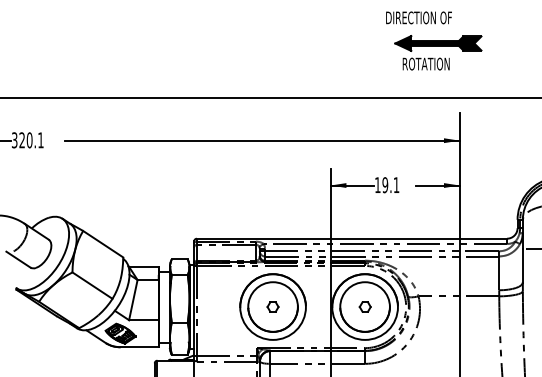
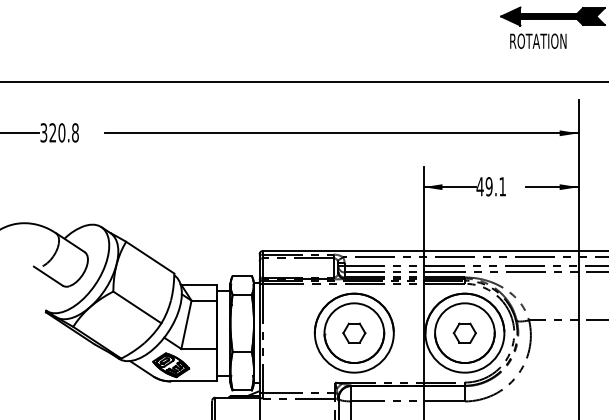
text: (40, 140) -> (74, 133), 320.1 -> 320.8
text: (377, 184) -> (479, 185), 19.1 -> 49.1
part: (272, 306) -> (353, 332), size x1.67
part: (365, 306) -> (465, 332), size x1.67

